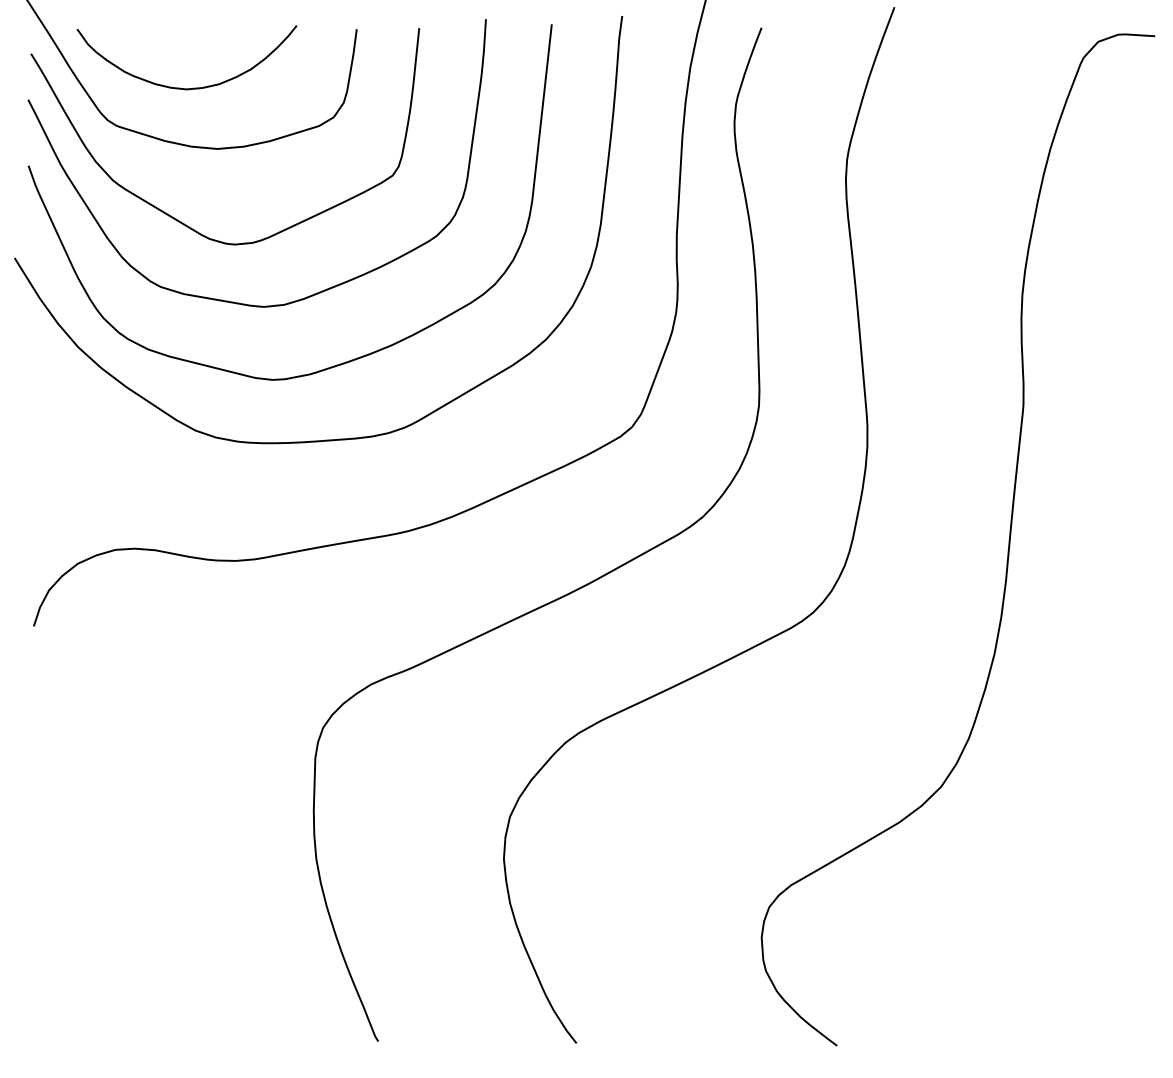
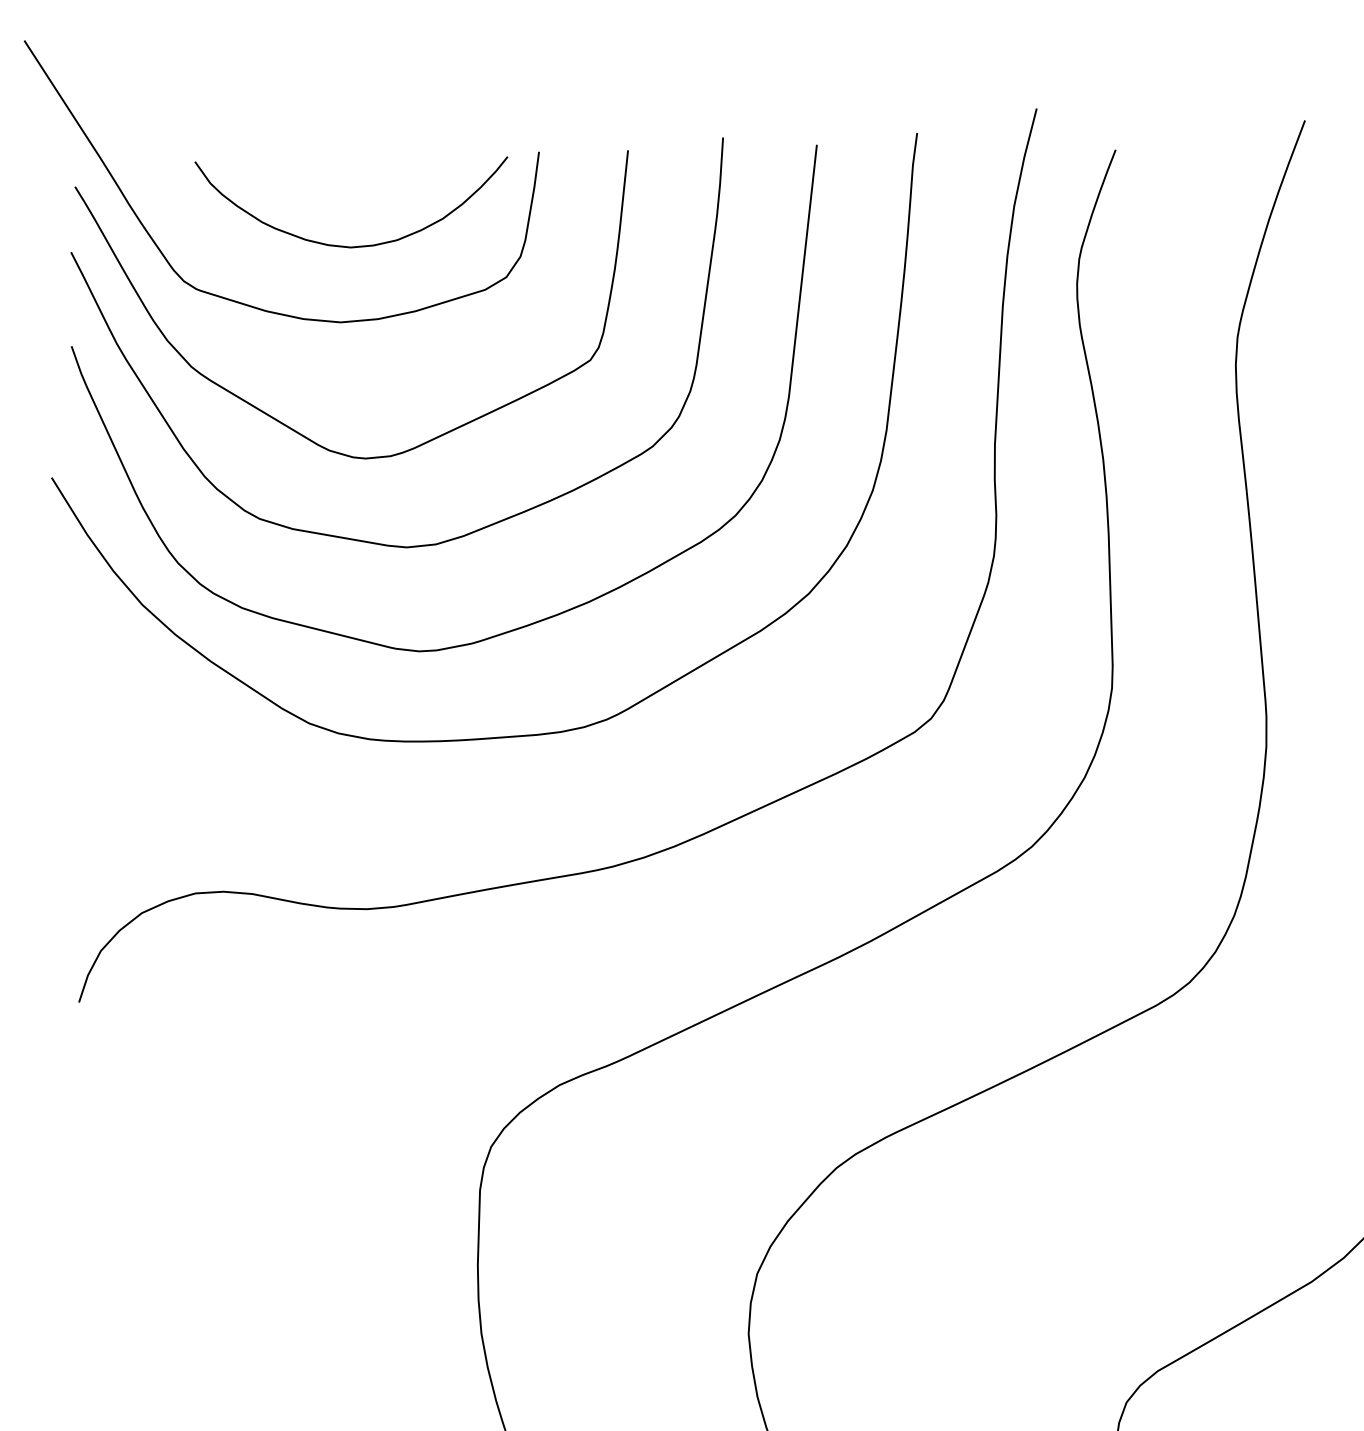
curve: (180, 87) -> (342, 244), moved

